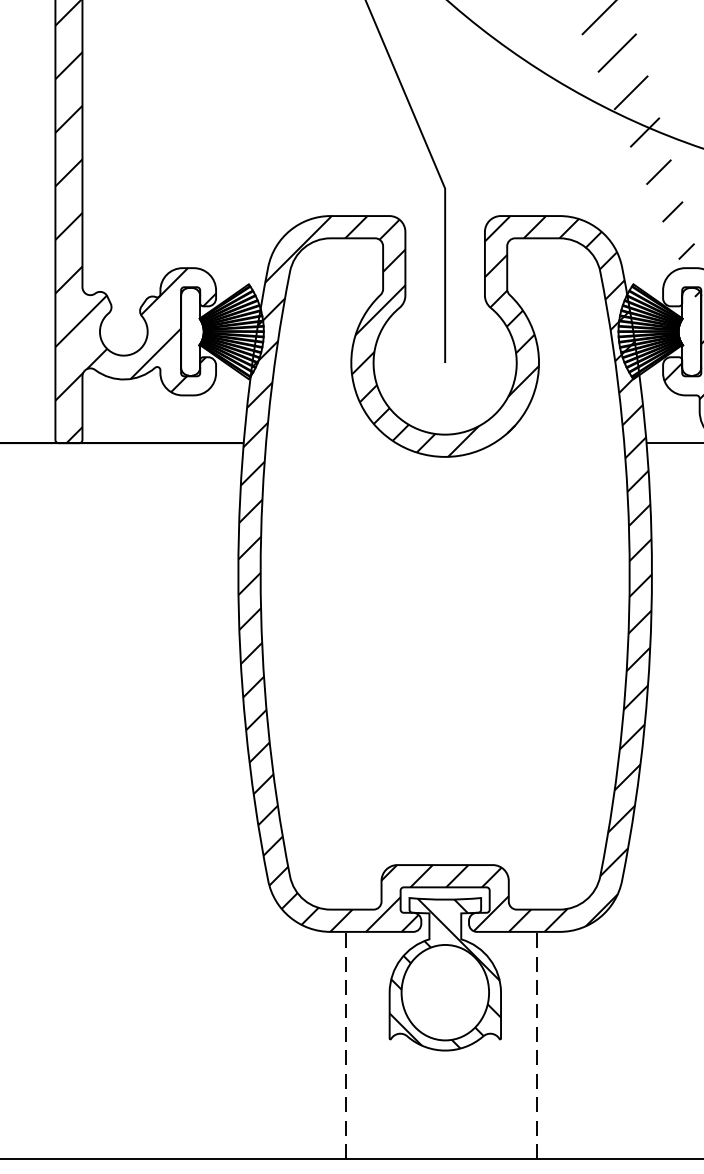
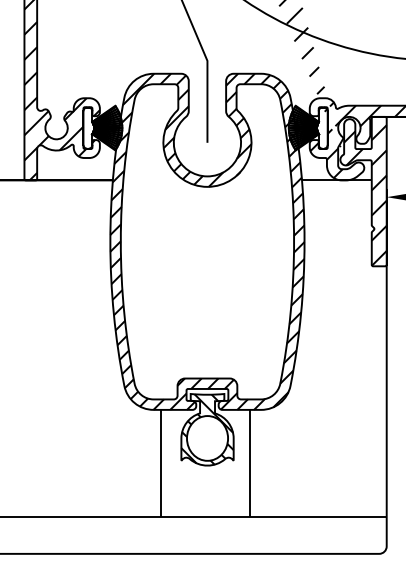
line: (345, 1043) -> (160, 462), dashed -> solid
line: (536, 1043) -> (250, 462), dashed -> solid

